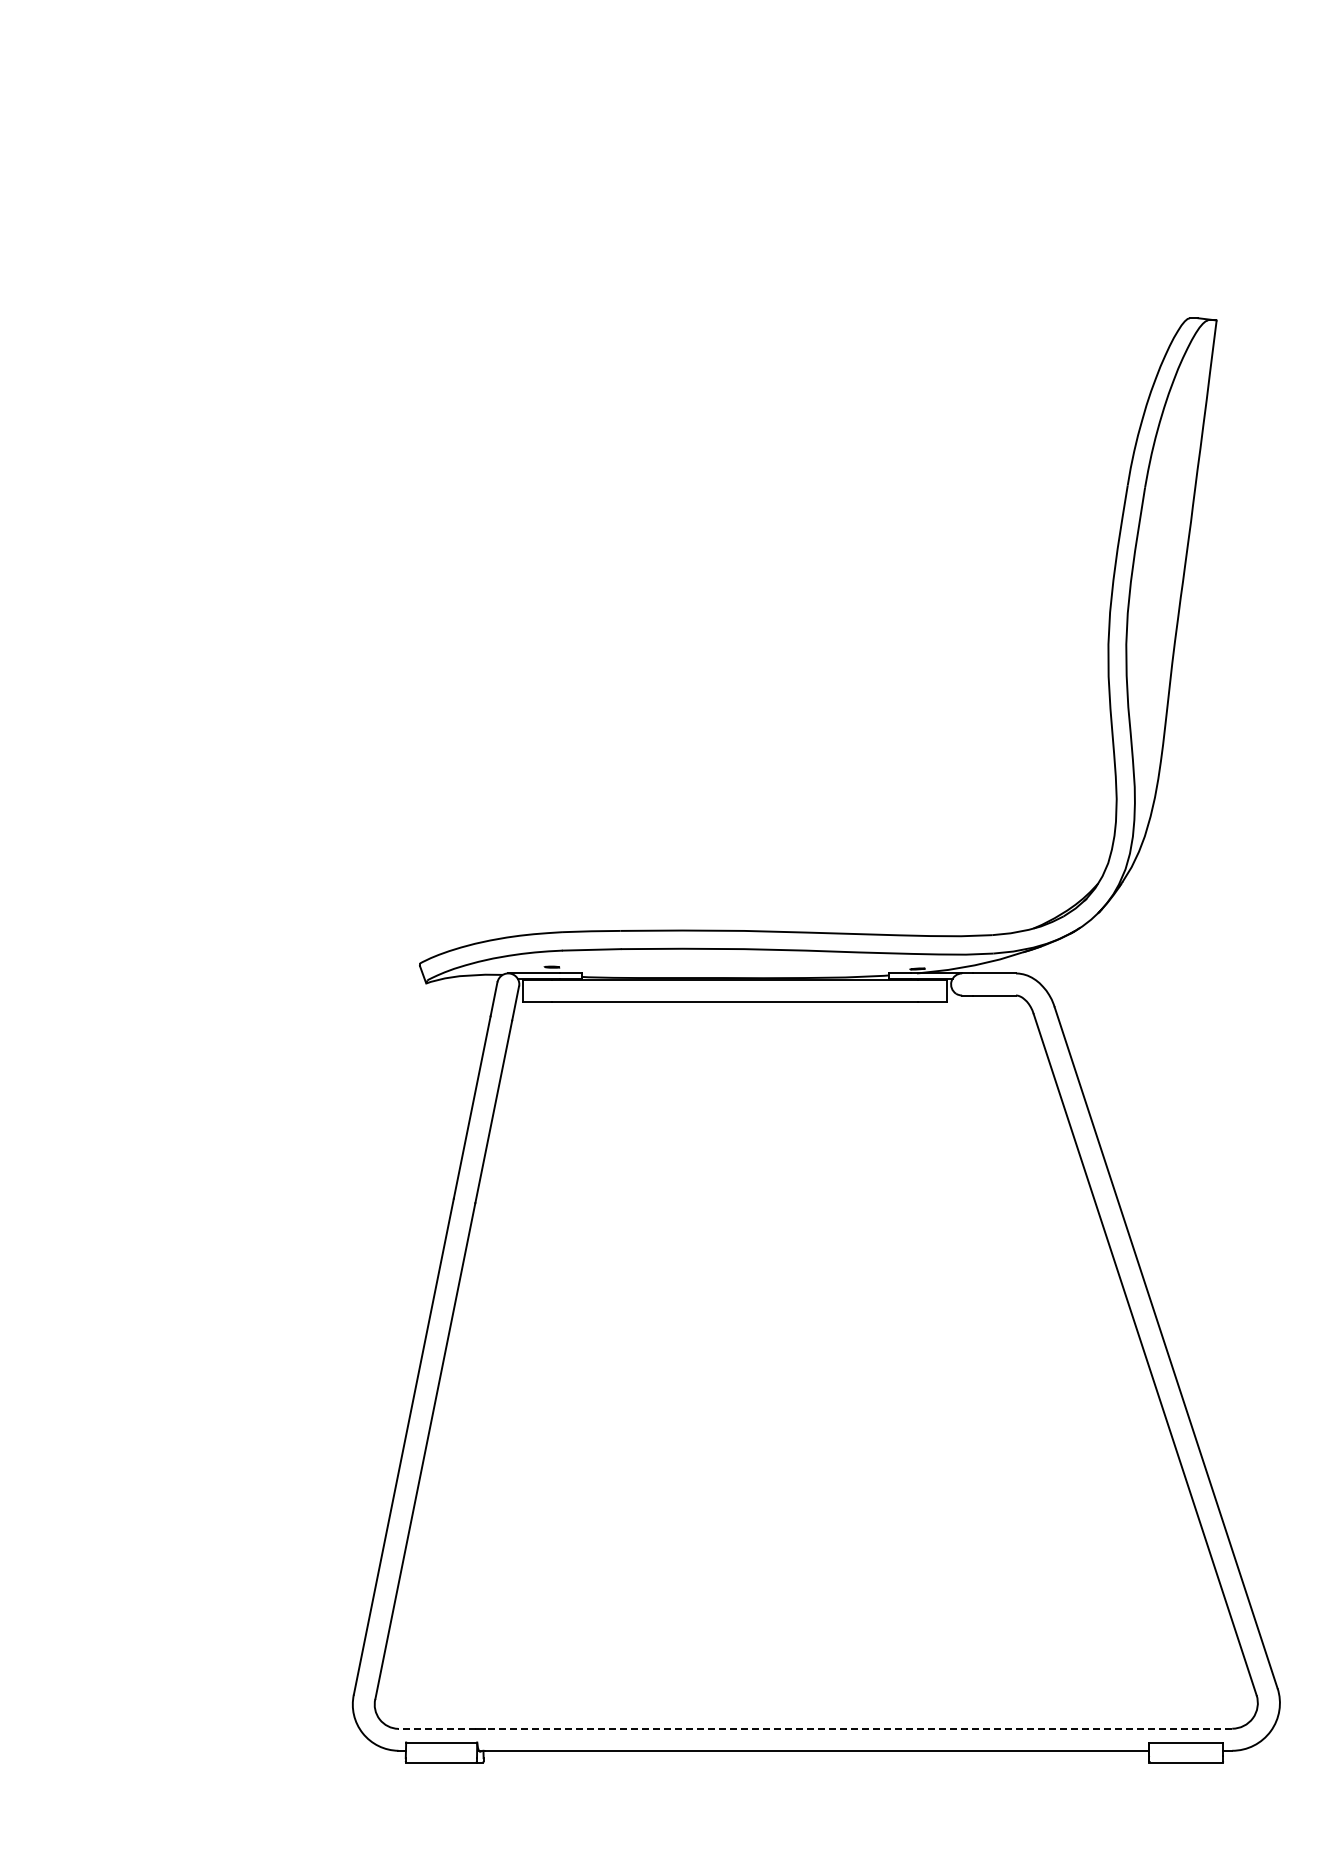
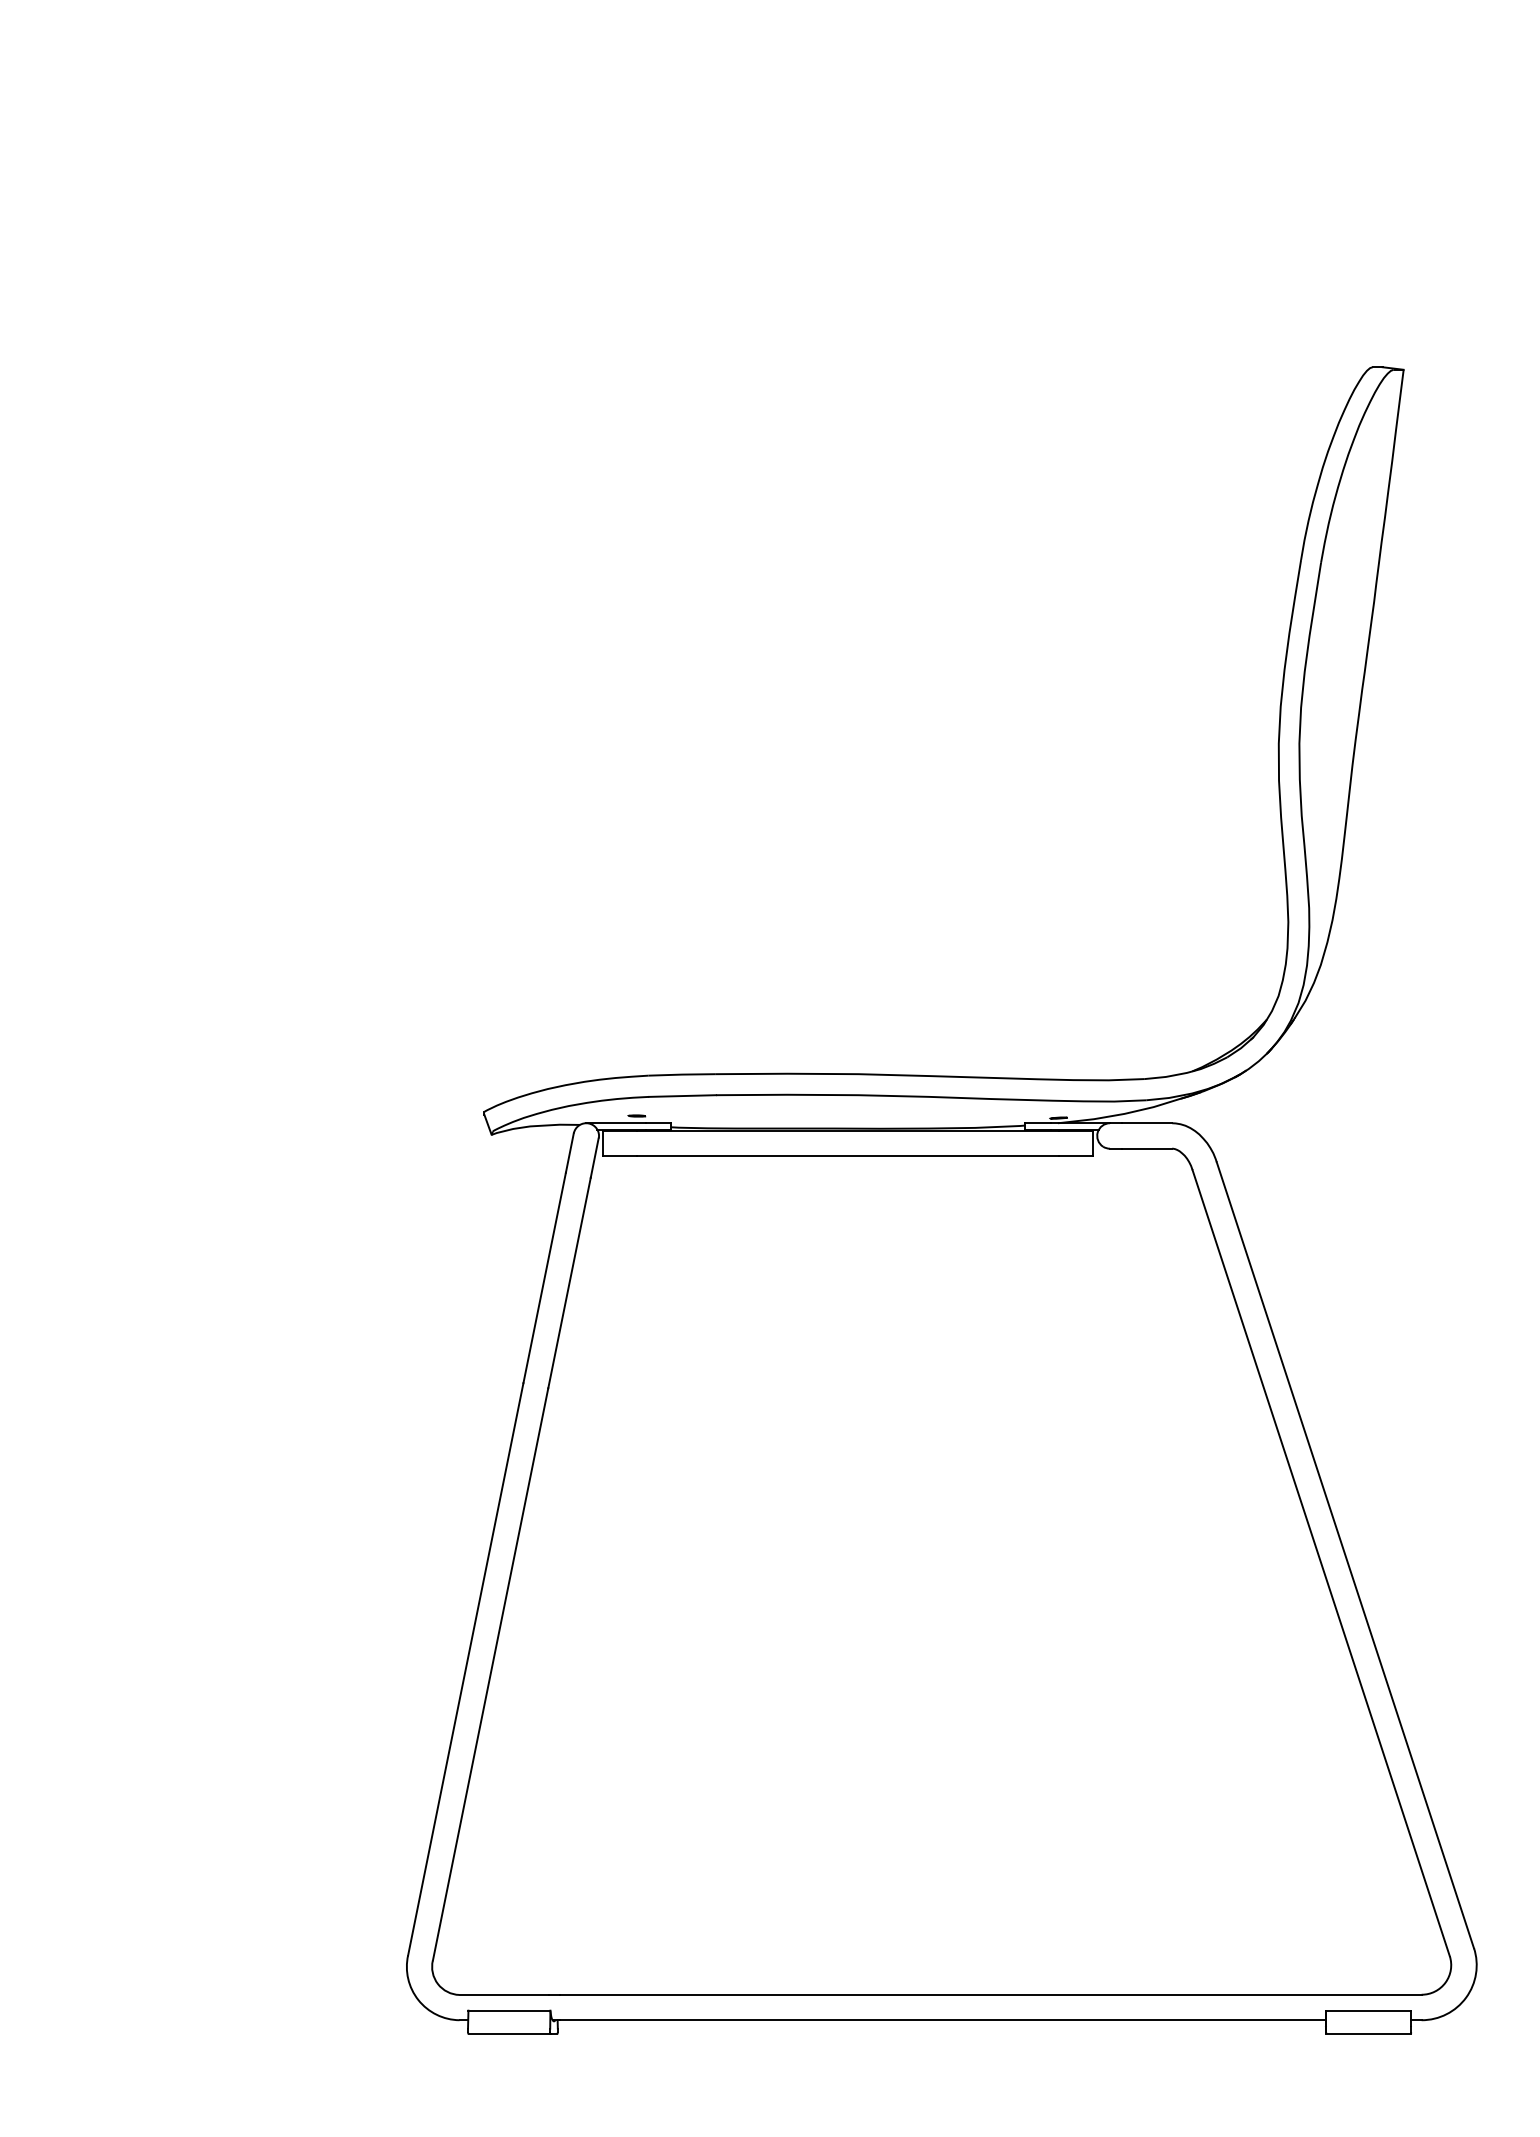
line: (436, 1728) -> (503, 1994), dashed -> solid
line: (858, 1728) -> (990, 1994), dashed -> solid

